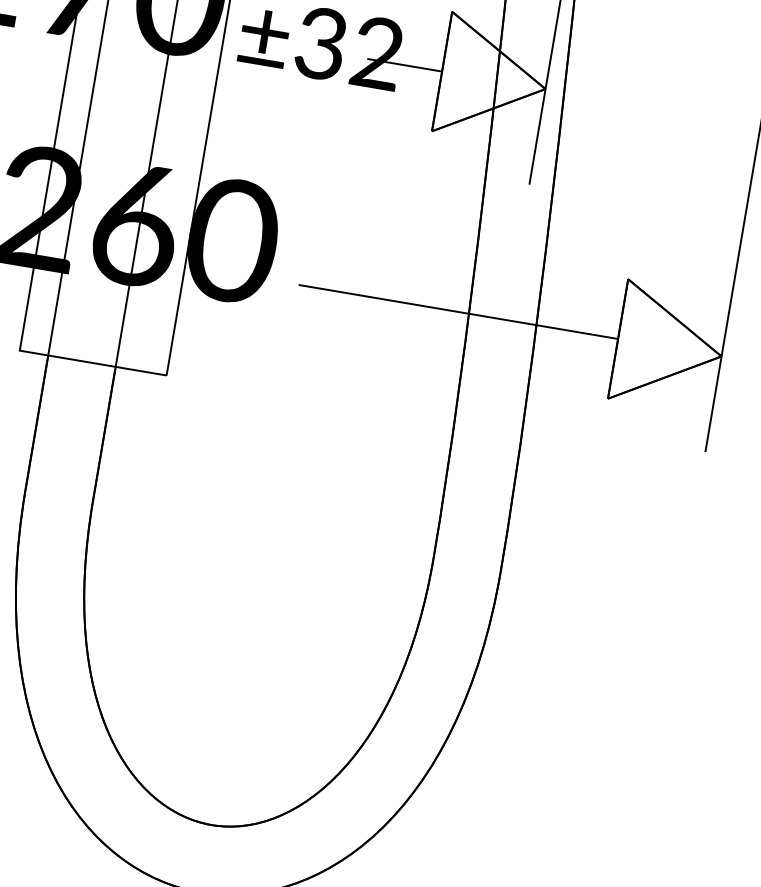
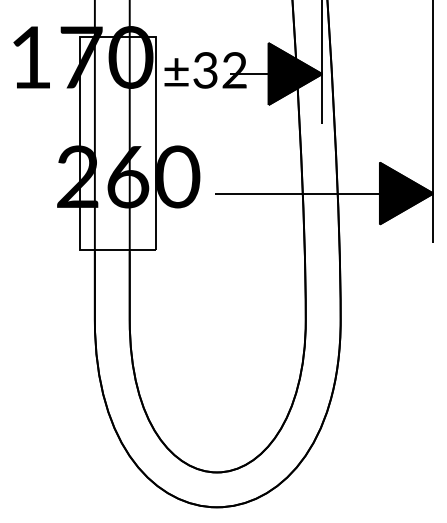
fill: (493, 81) -> (295, 74), added
fill: (669, 347) -> (406, 193), added

